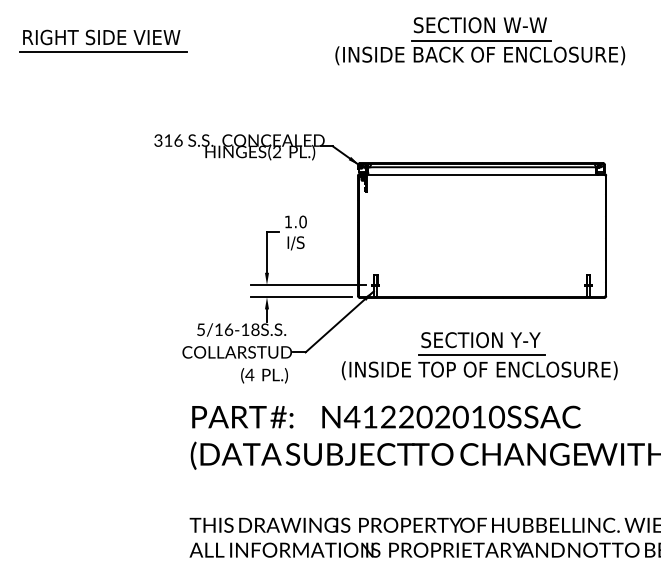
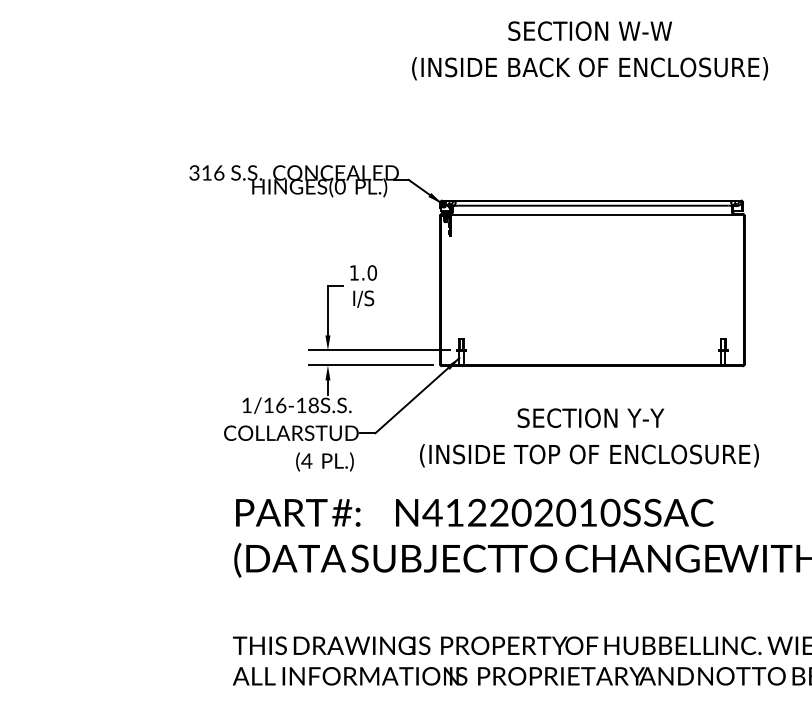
part: (103, 40) -> (127, 49), removed
line: (481, 40) -> (591, 49), removed
text: (276, 153) -> (339, 188), (2 -> (0
text: (200, 329) -> (246, 405), 5/16-18 -> 1/16-18
line: (481, 355) -> (591, 437), removed

